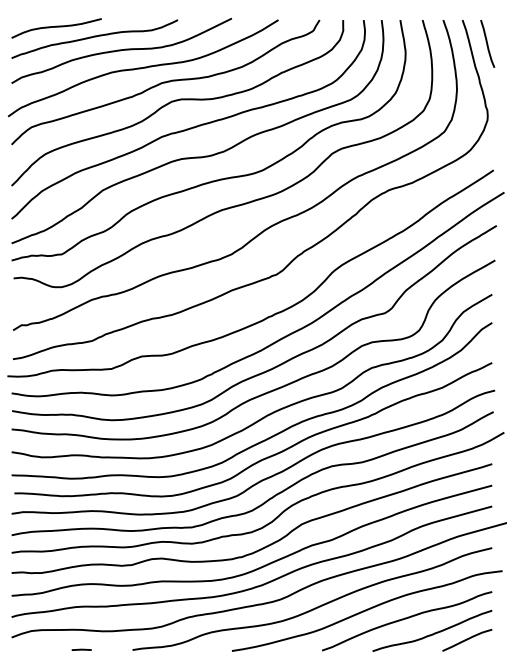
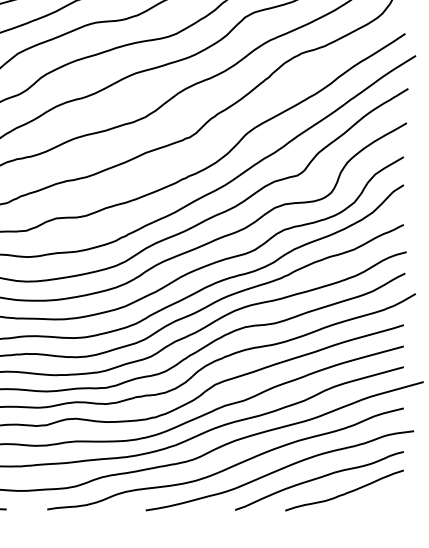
curve: (467, 640) -> (379, 500), removed

